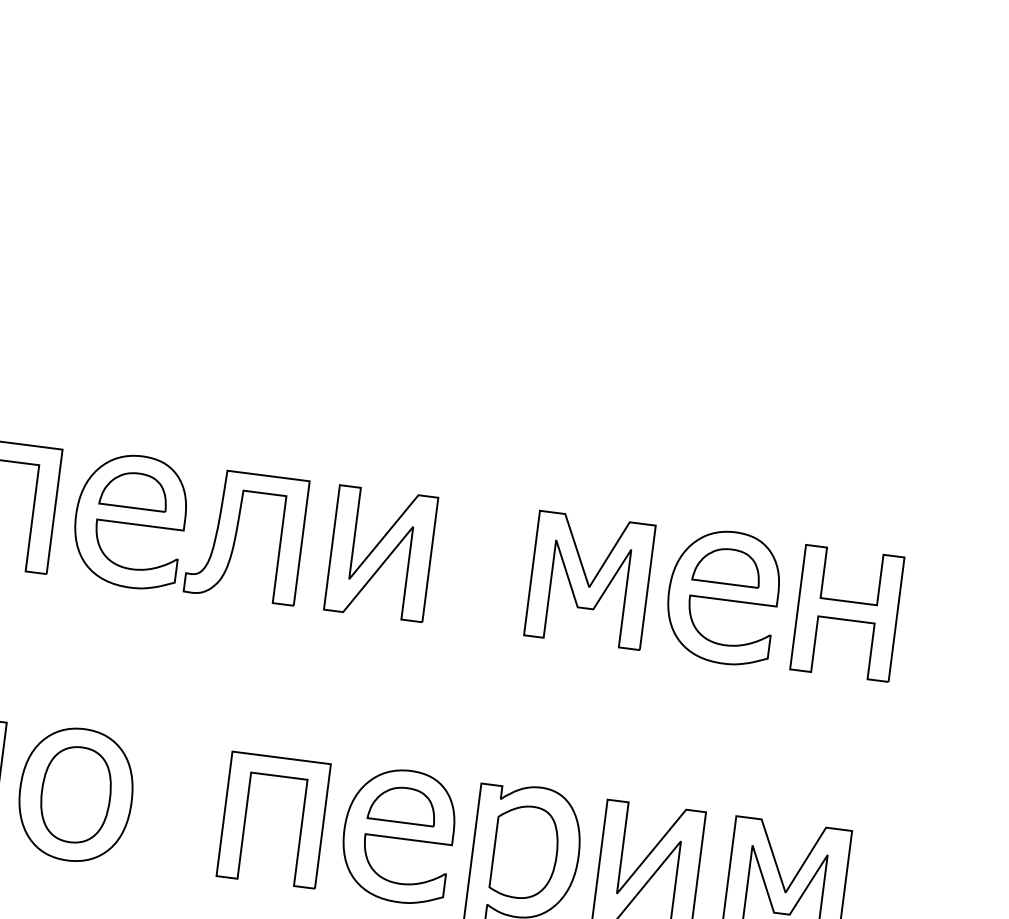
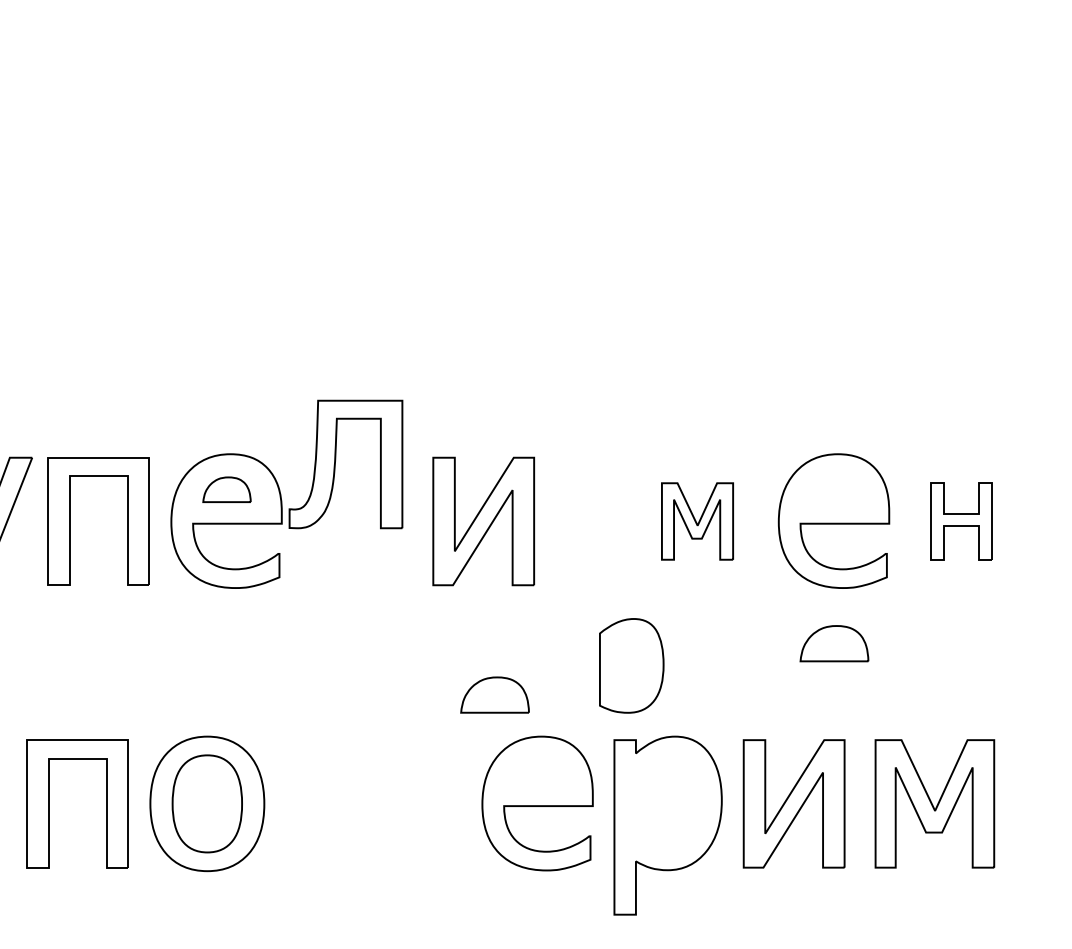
part: (134, 490) -> (226, 489), size x0.7
part: (237, 531) -> (336, 460), moved
part: (727, 566) -> (834, 643), moved
part: (589, 580) -> (697, 521), size x0.6
part: (847, 613) -> (961, 521), size x0.6
part: (402, 804) -> (494, 694), moved
part: (246, 816) -> (381, 803), removed
part: (525, 851) -> (631, 665), moved

